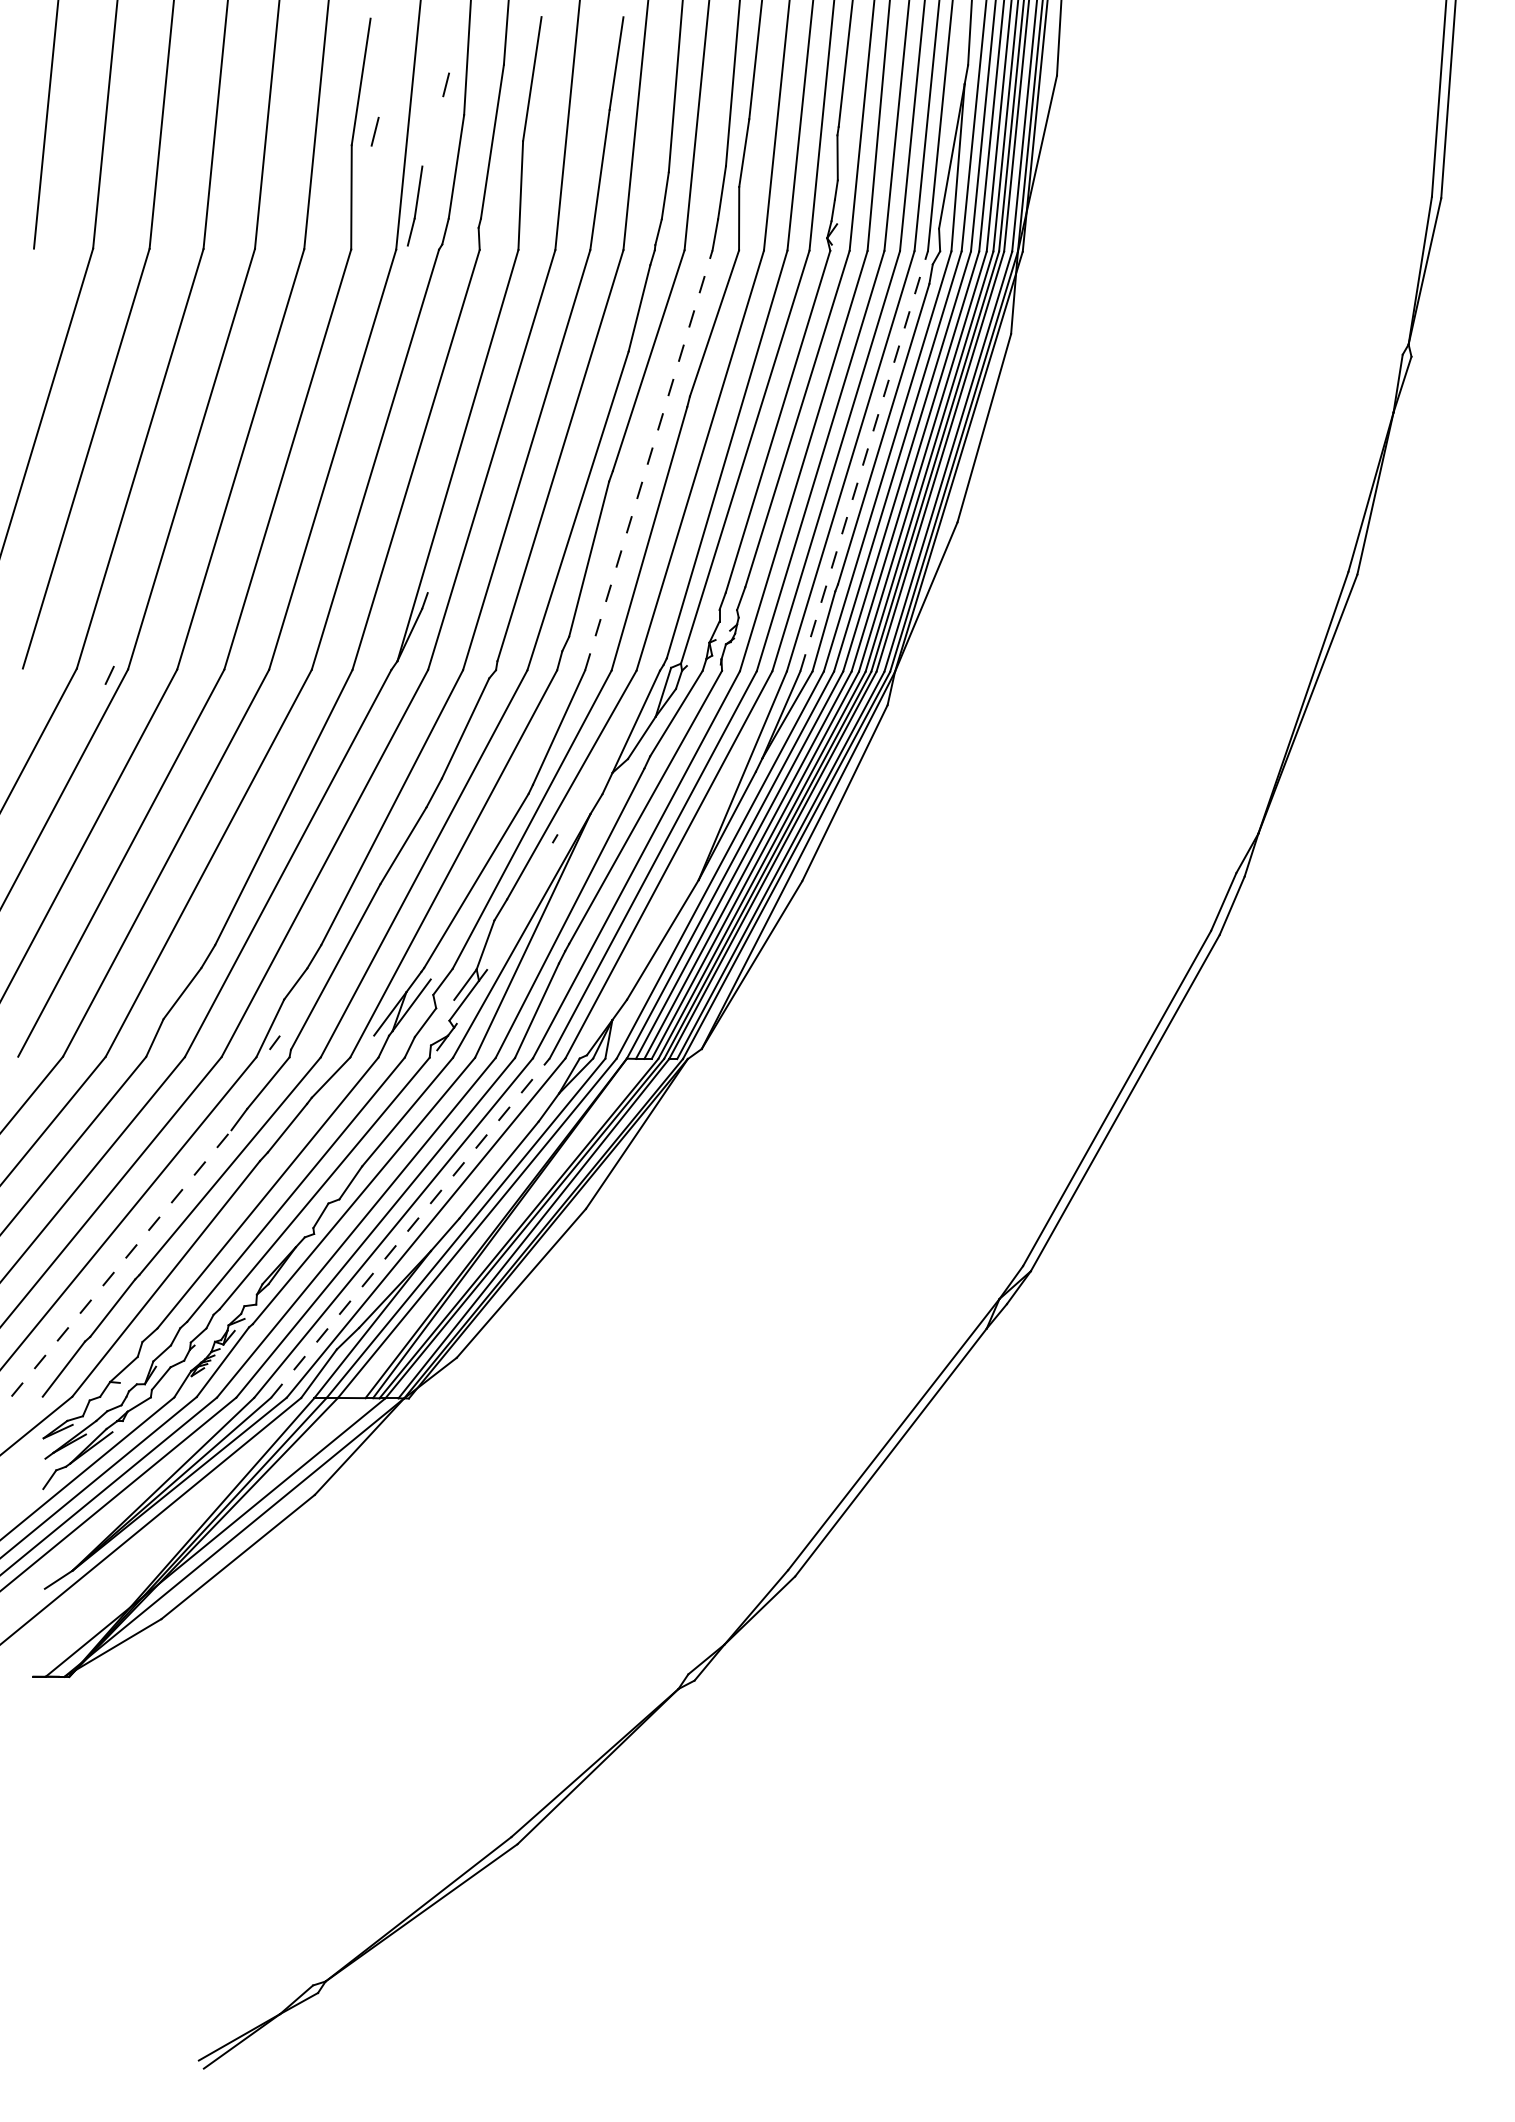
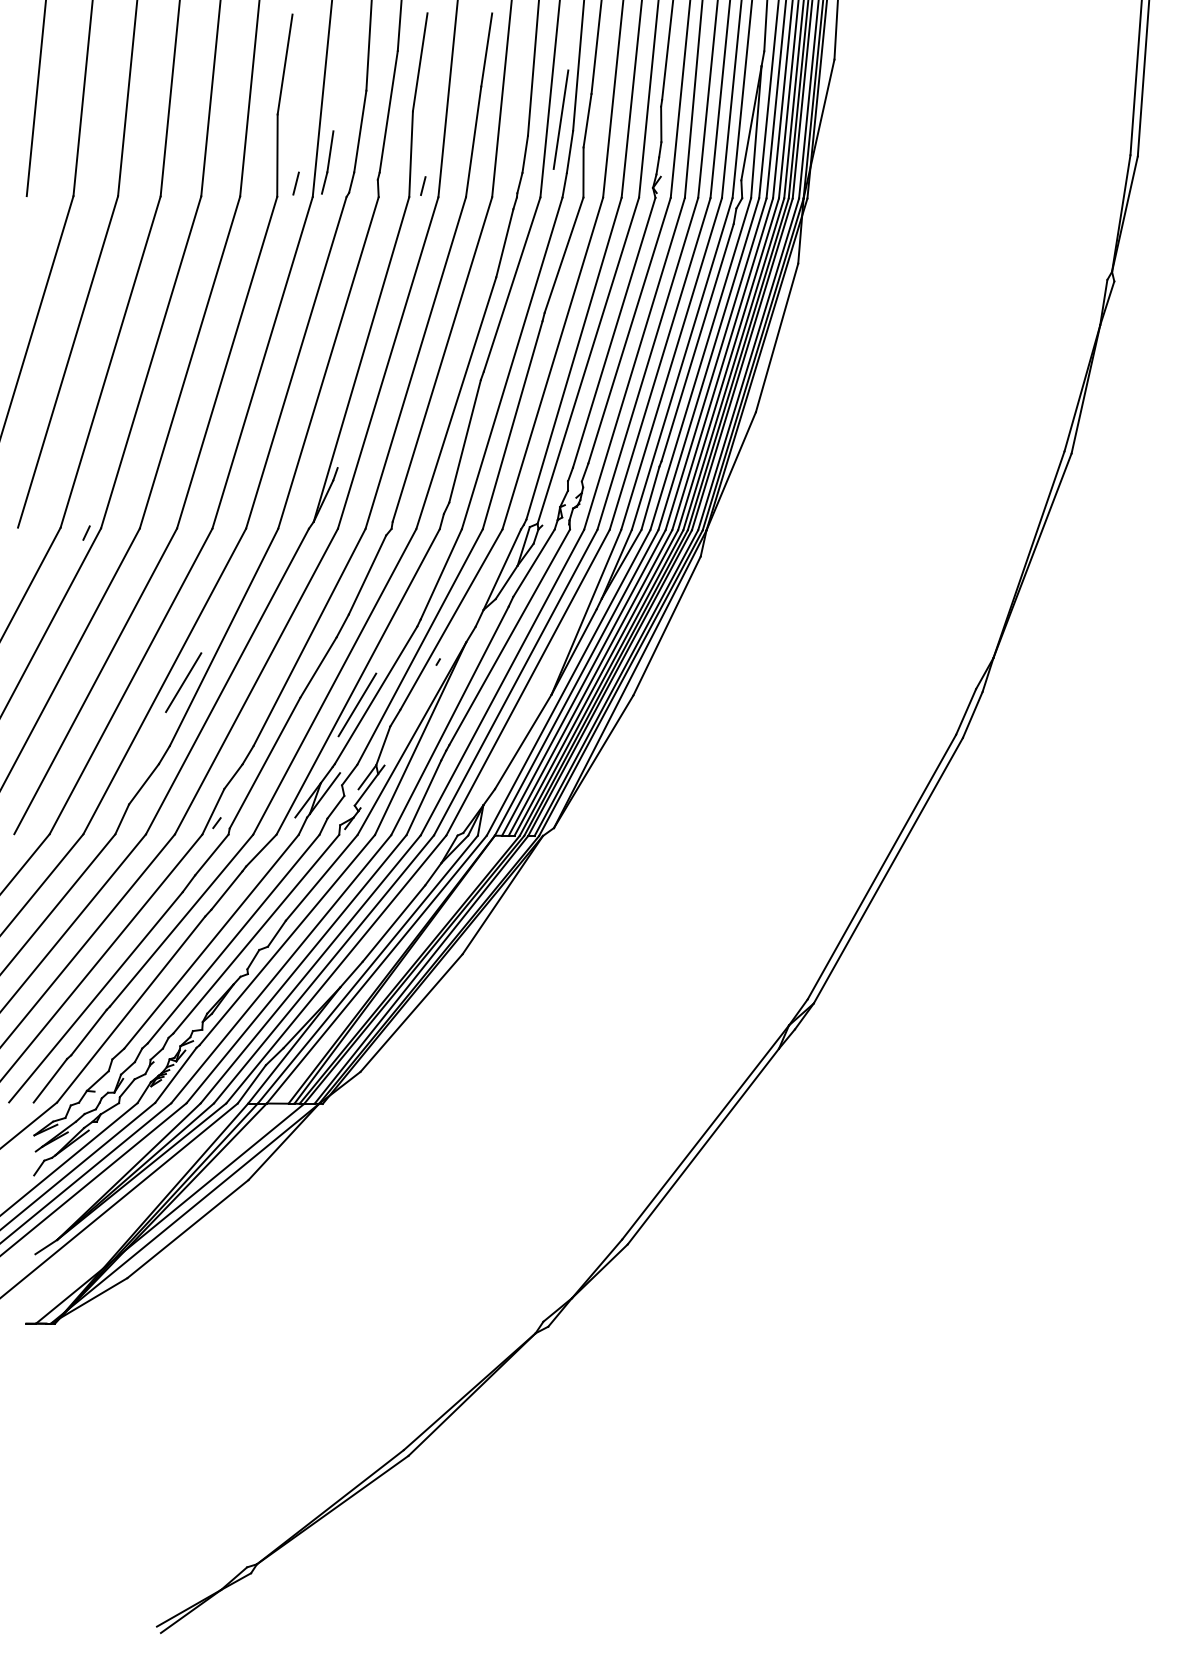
line: (445, 84) -> (422, 185), moved
line: (374, 131) -> (295, 183), moved
line: (710, 151) -> (560, 119), added
line: (648, 459) -> (511, 362), dashed -> solid
line: (864, 461) -> (682, 364), dashed -> solid
line: (232, 864) -> (183, 682), added
line: (452, 892) -> (357, 704), added
line: (410, 1228) -> (324, 969), dashed -> solid
line: (121, 1263) -> (95, 997), dashed -> solid

